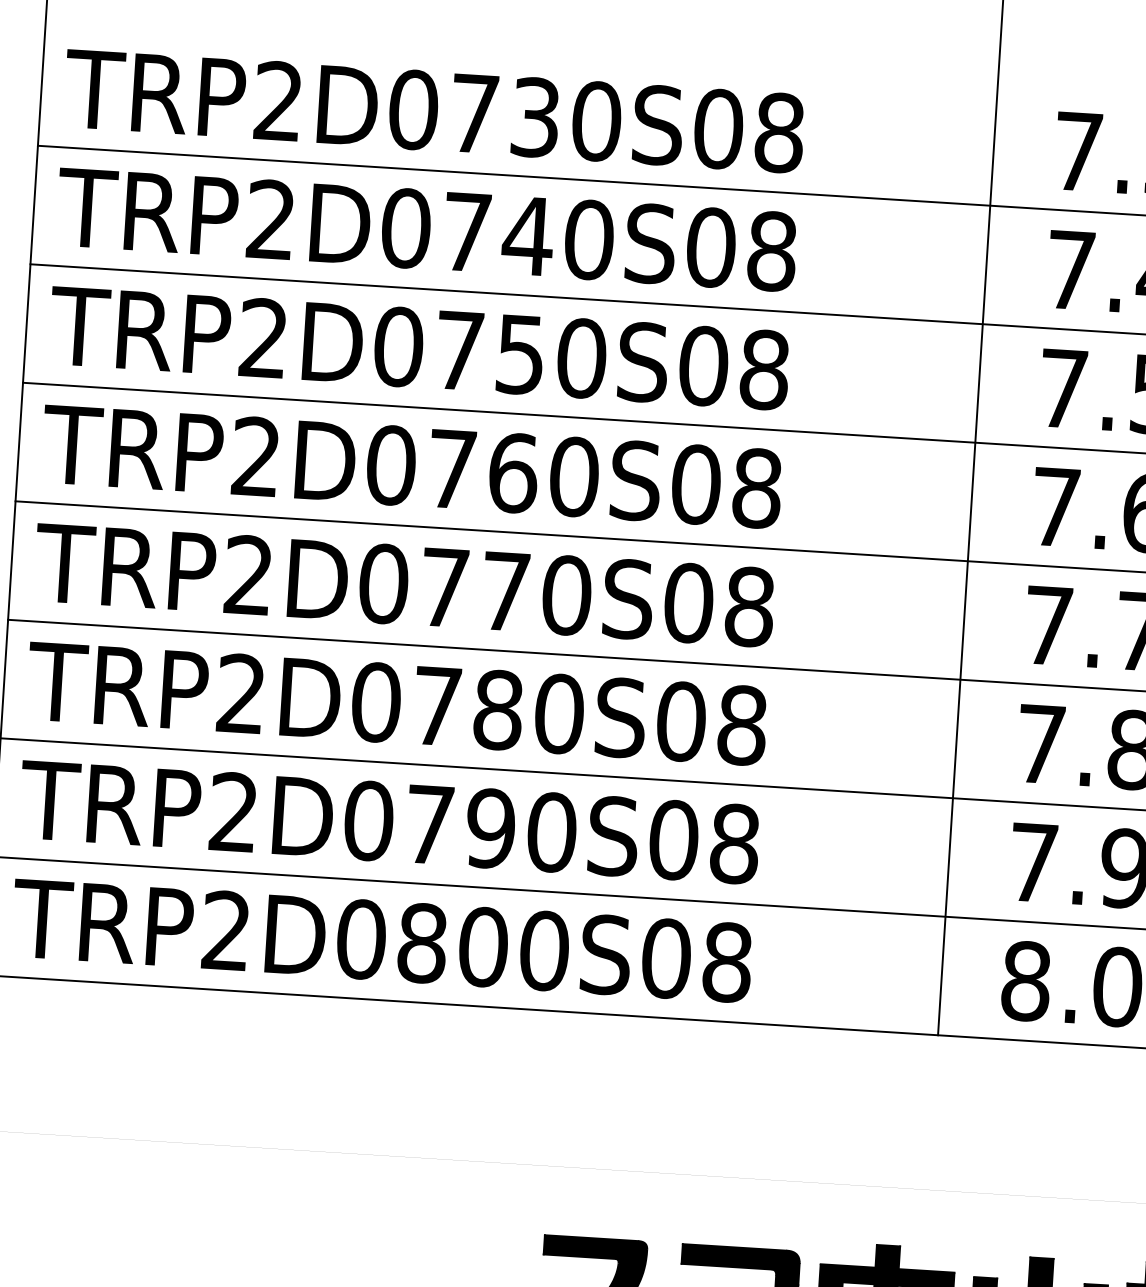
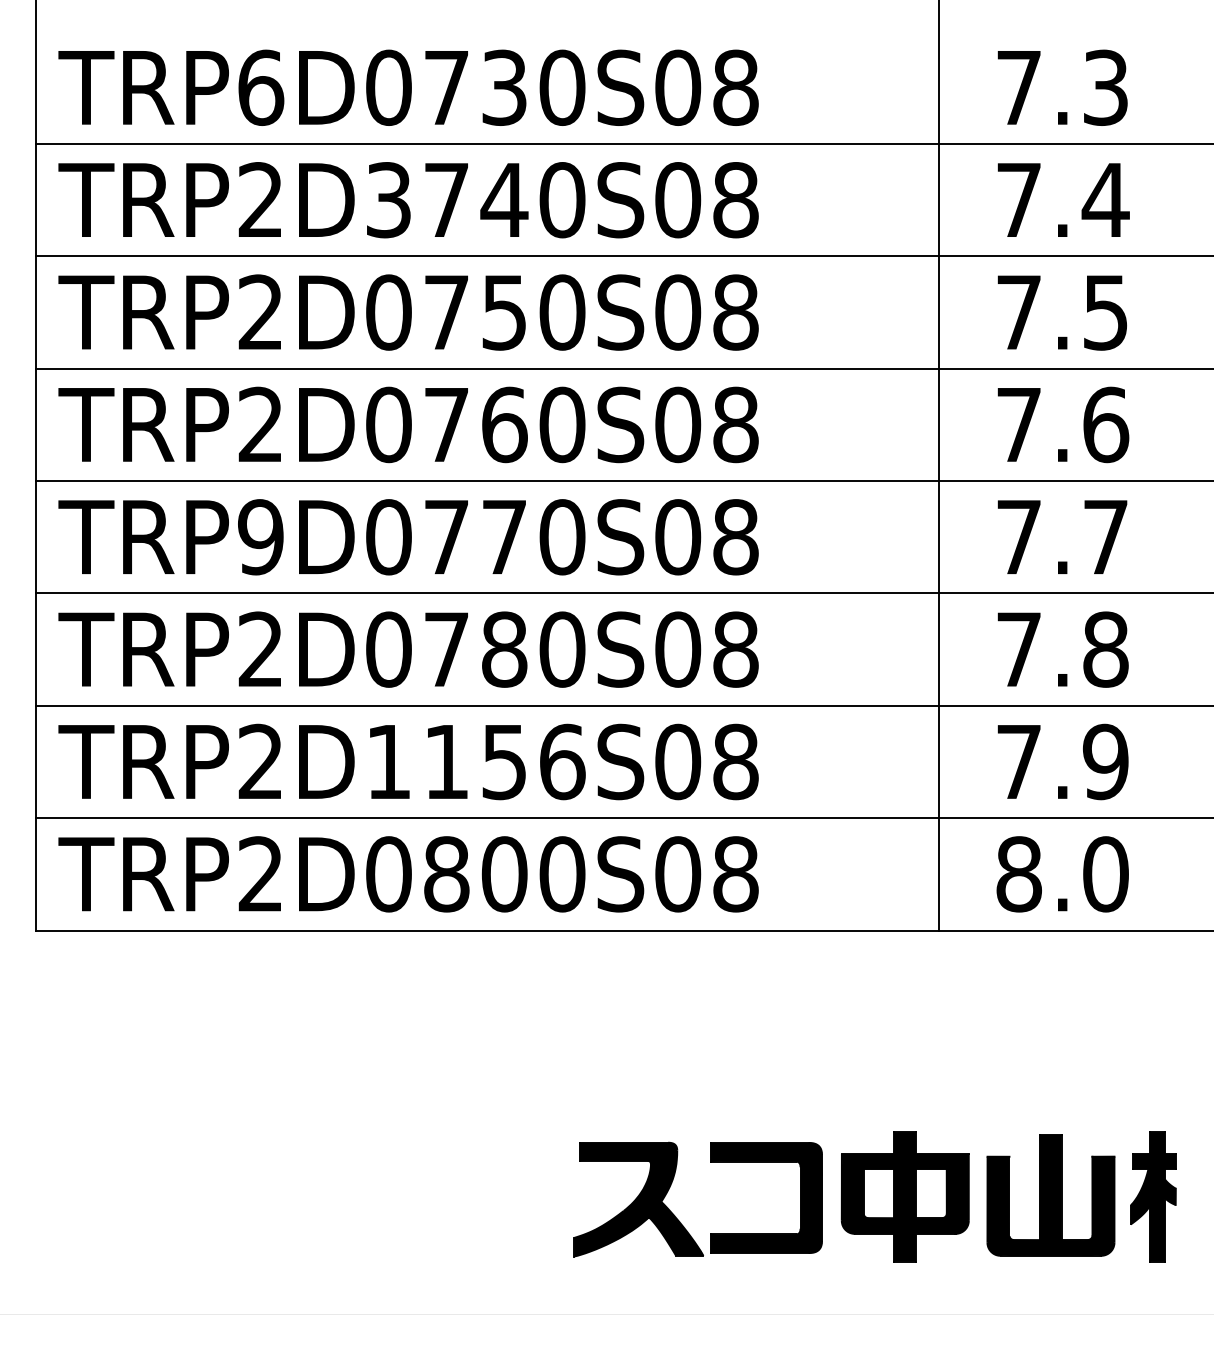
text: (279, 101) -> (261, 87), TRP2D0730S08 -> TRP6D0730S08
text: (405, 228) -> (388, 200), TRP2D0740S08 -> TRP2D3740S08
text: (248, 575) -> (260, 537), TRP2D0770S08 -> TRP9D0770S08
text: (460, 826) -> (475, 761), TRP2D0790S08 -> TRP2D1156S08

